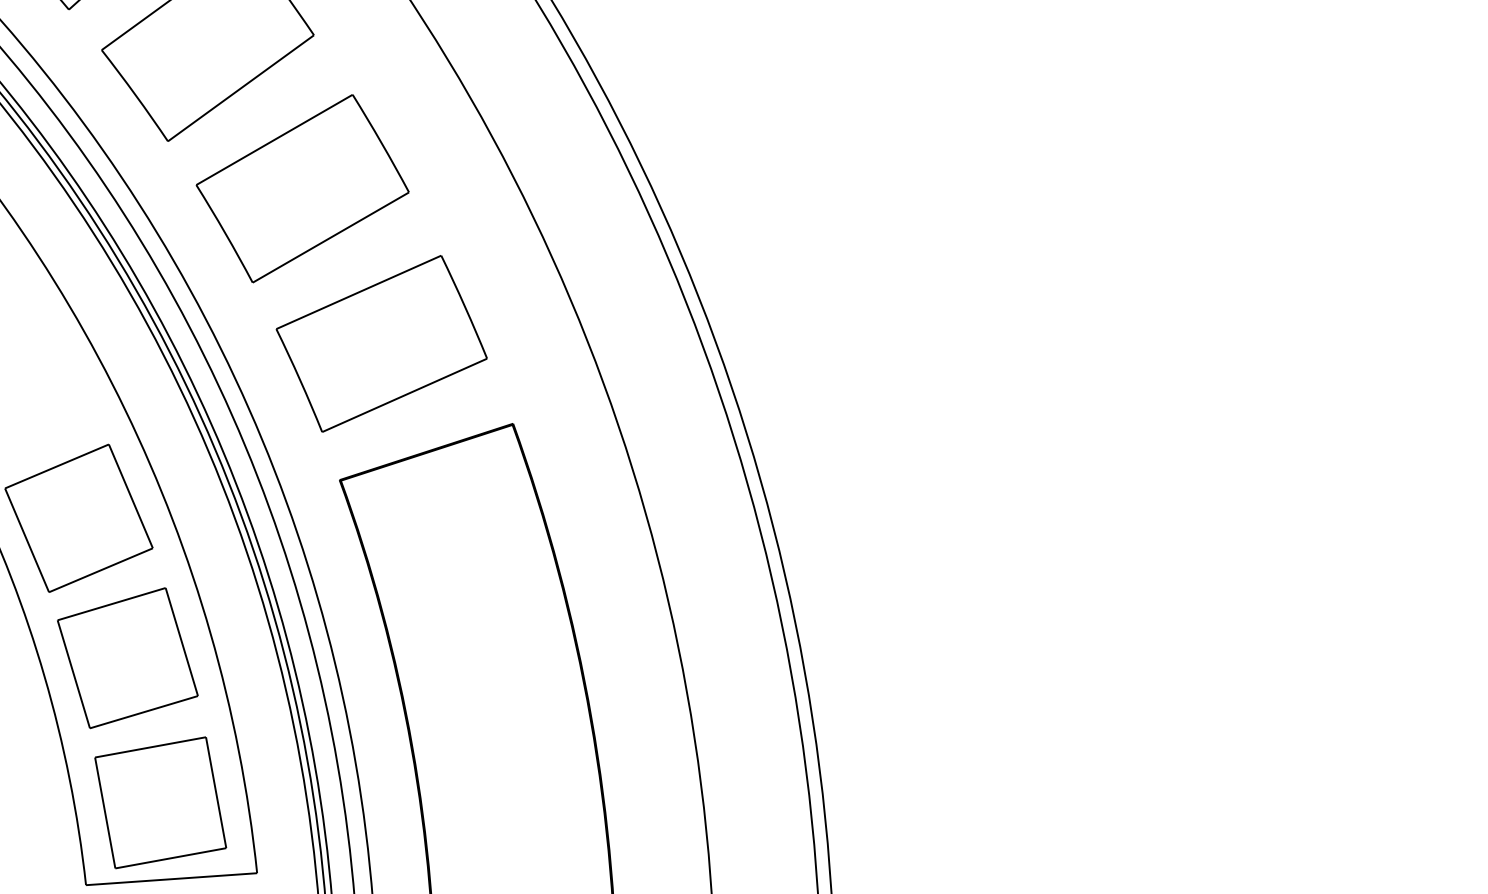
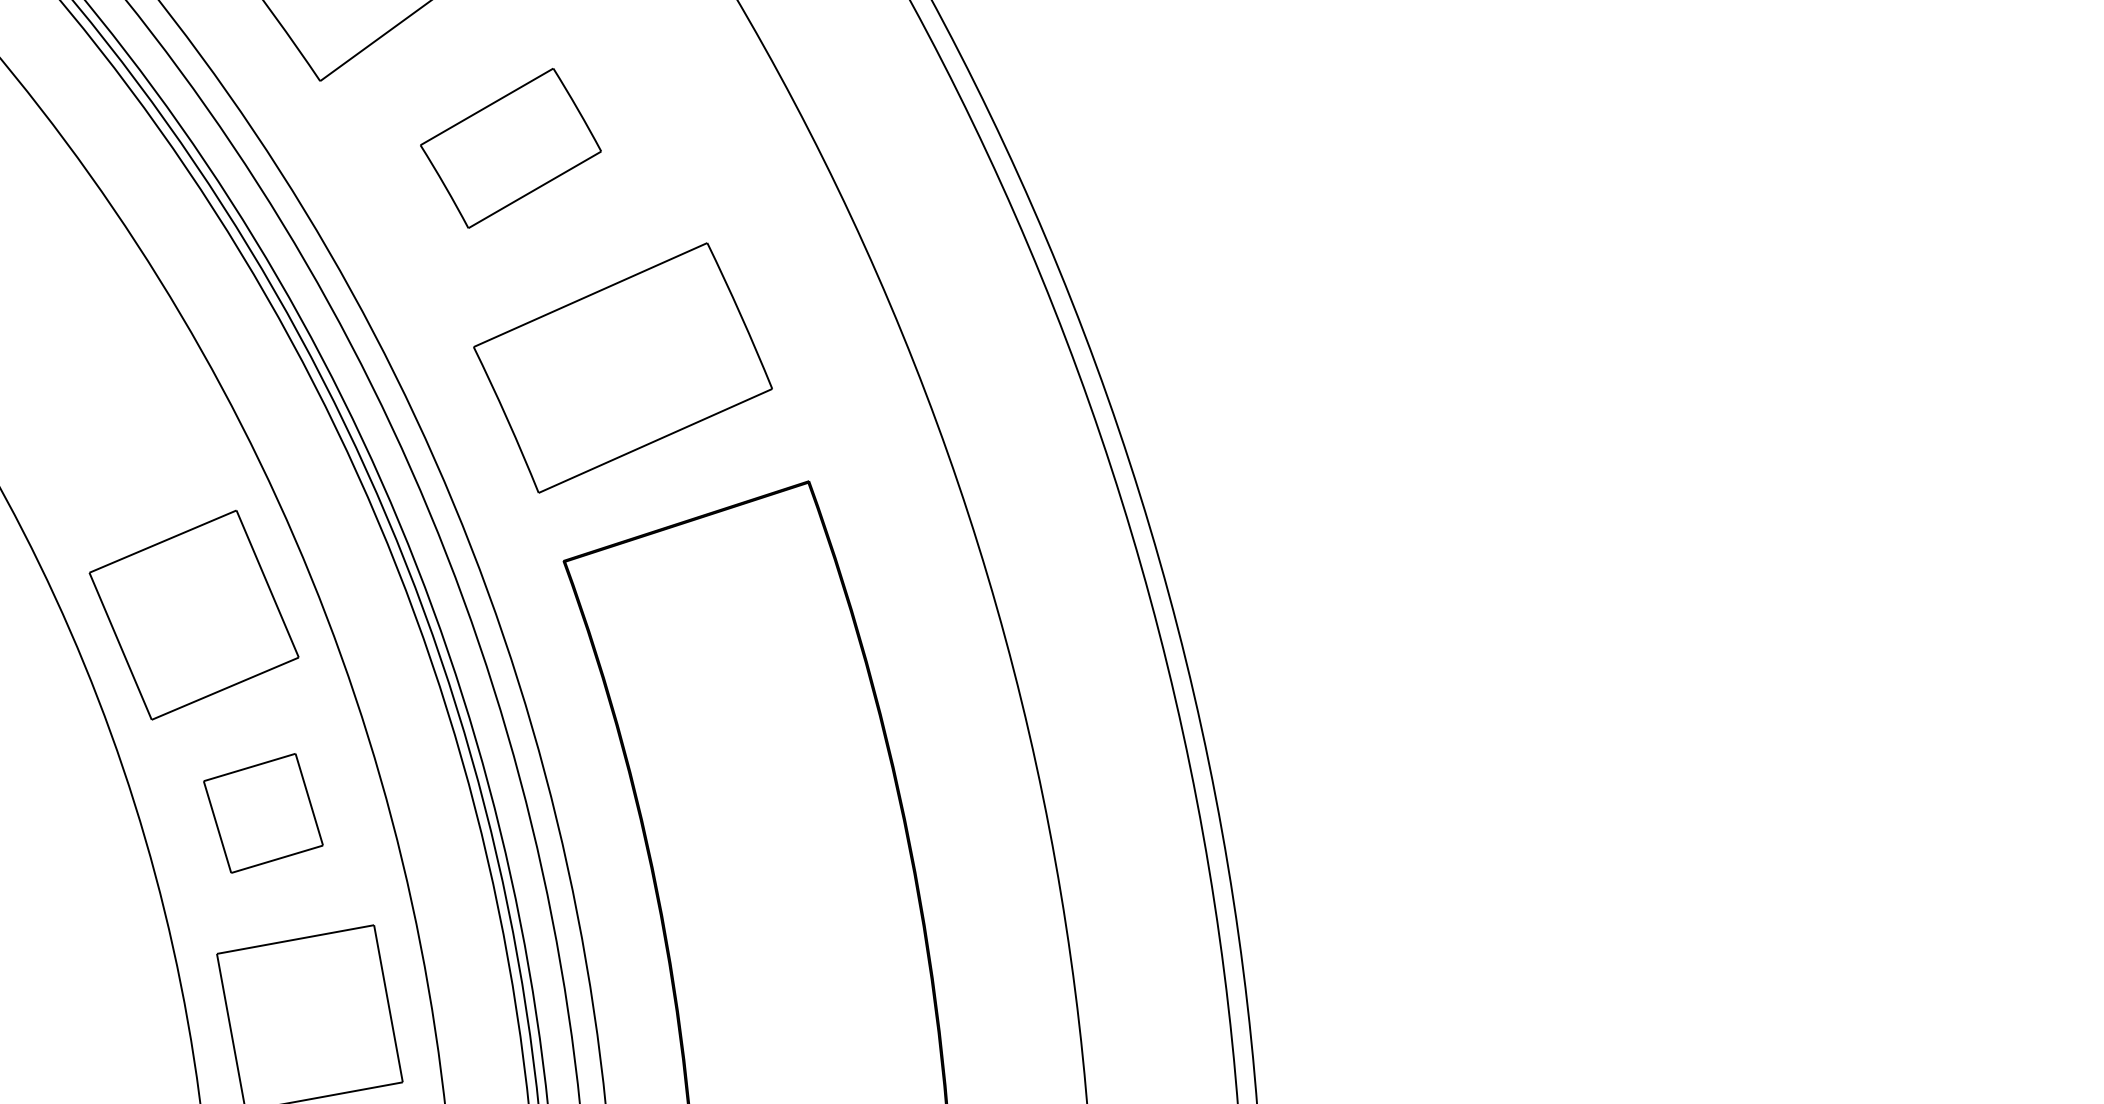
part: (302, 188) -> (510, 147), size x0.6
part: (127, 658) -> (262, 813), size x0.6

